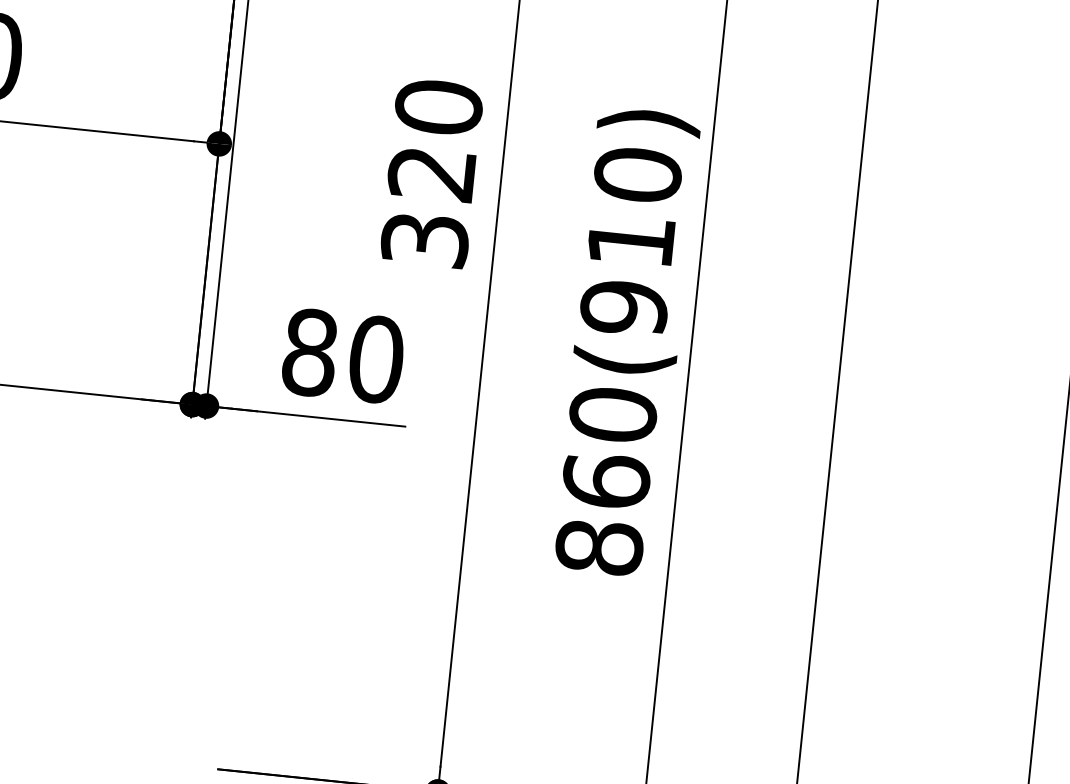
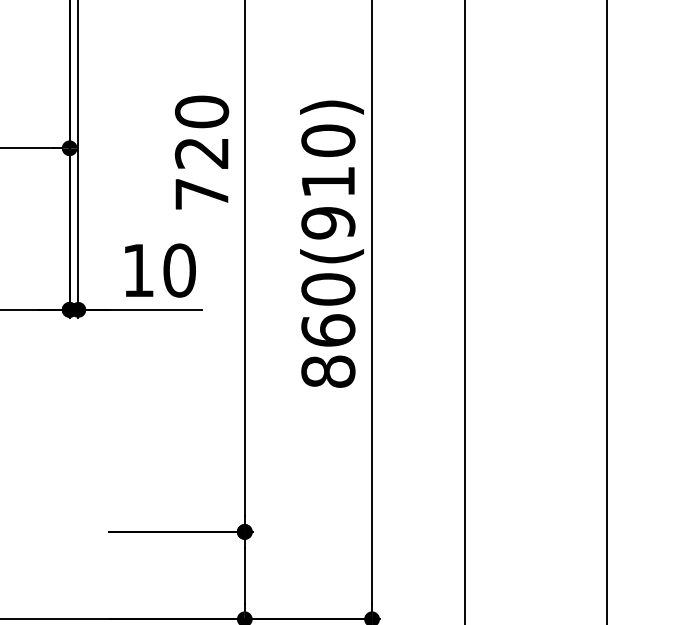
text: (424, 238) -> (201, 193), 320 -> 720
text: (309, 352) -> (138, 270), 80 -> 10

